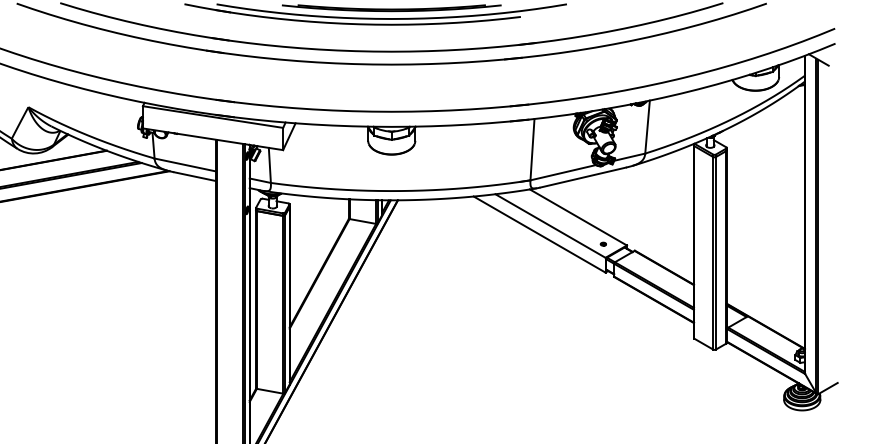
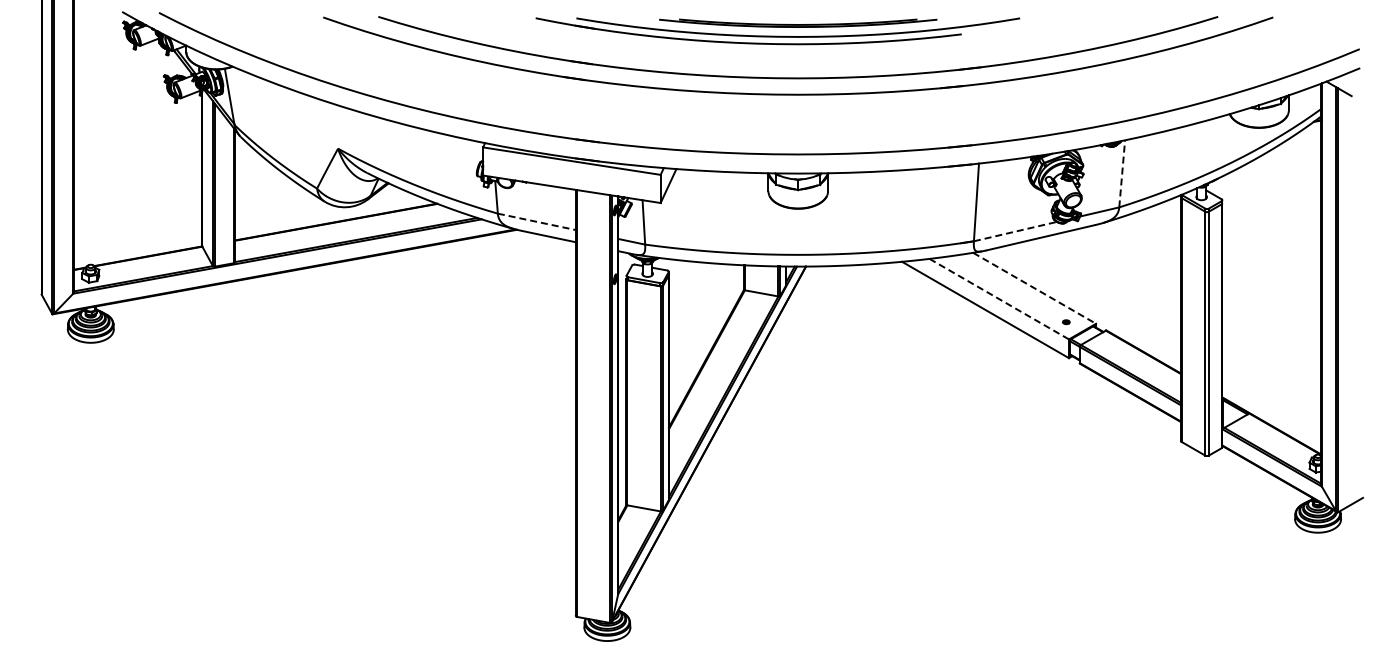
line: (647, 126) -> (1122, 173), solid -> dashed
line: (185, 164) -> (536, 221), solid -> dashed
line: (563, 172) -> (1015, 231), solid -> dashed
line: (578, 217) -> (1034, 288), solid -> dashed
line: (550, 226) -> (999, 299), solid -> dashed

